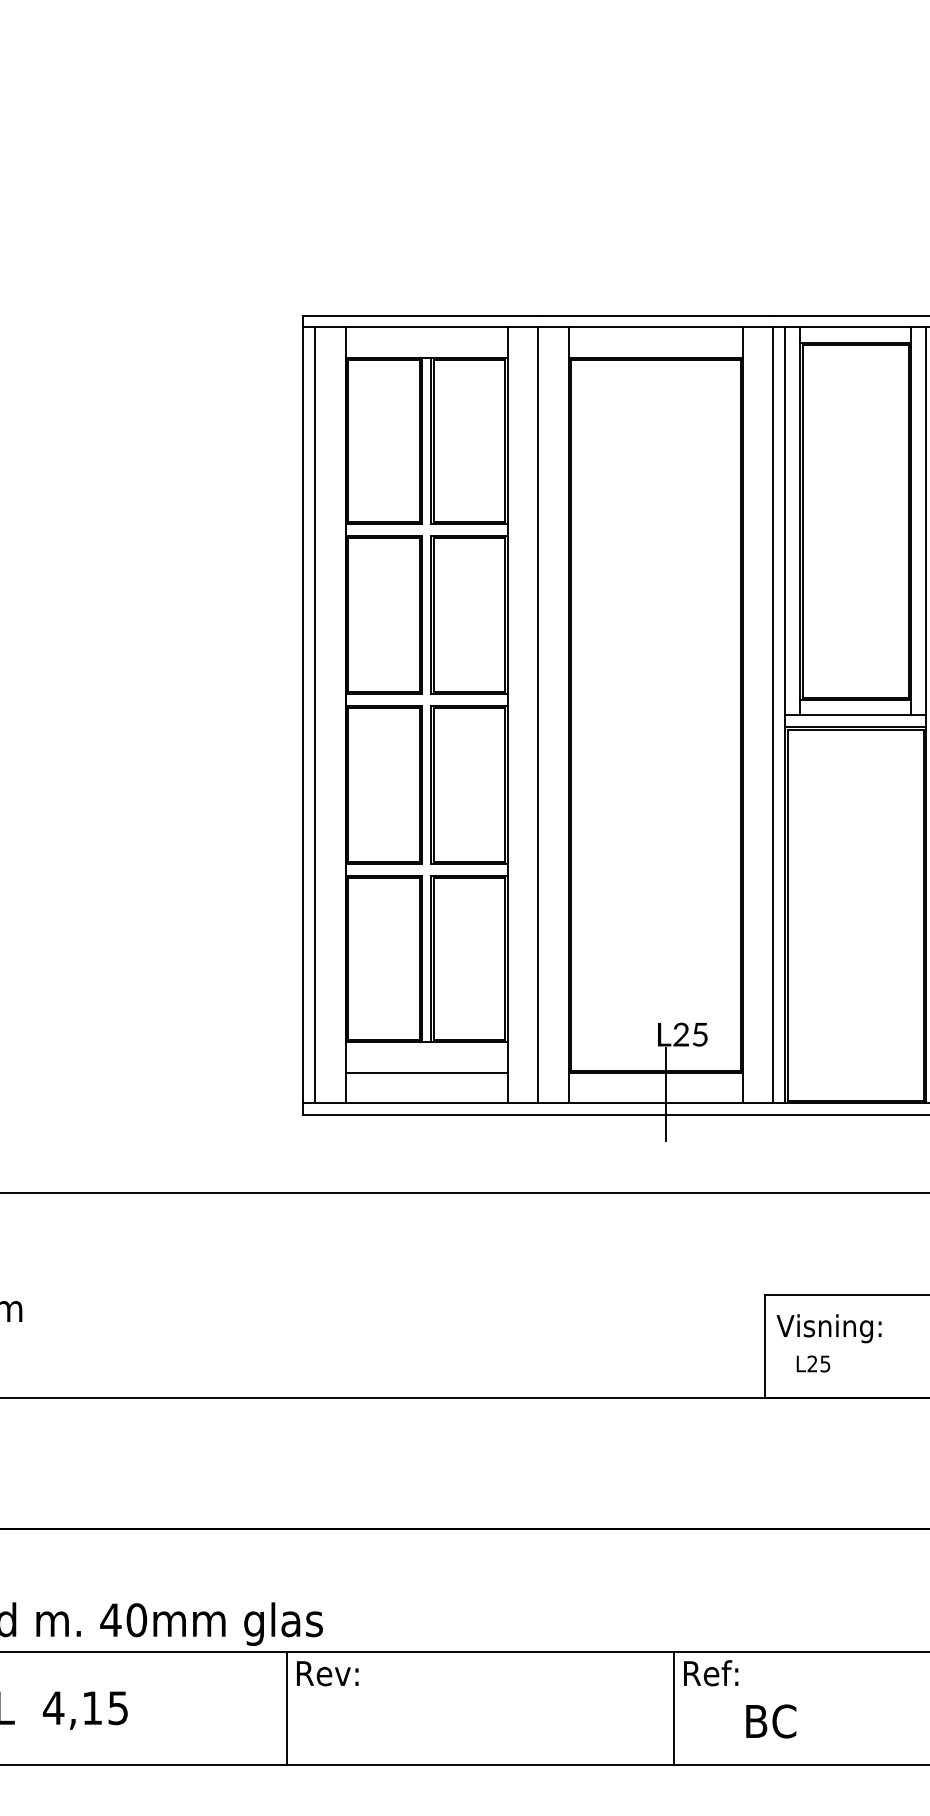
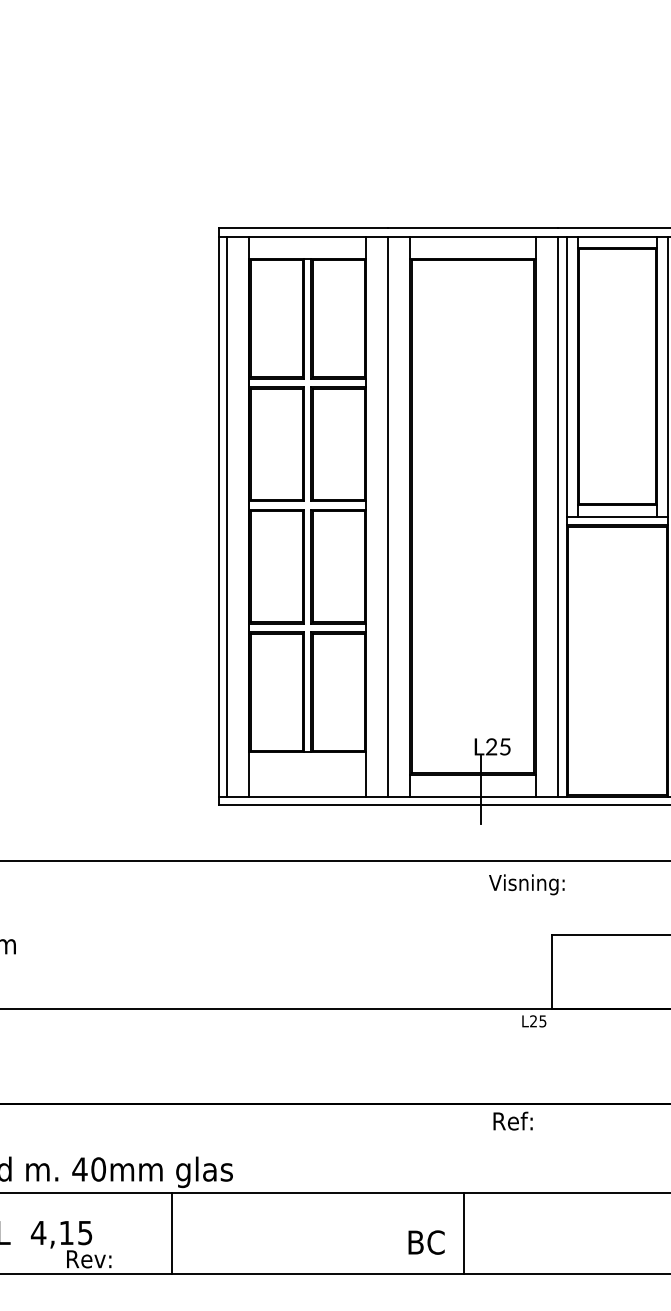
line: (426, 1072) -> (307, 774), removed
text: (828, 1328) -> (526, 884), moved
text: (813, 1363) -> (534, 1021), moved
text: (327, 1673) -> (89, 1259), moved
text: (711, 1673) -> (513, 1121), moved
line: (286, 1708) -> (171, 1233), moved
line: (673, 1708) -> (463, 1233), moved
text: (771, 1721) -> (426, 1242), moved

